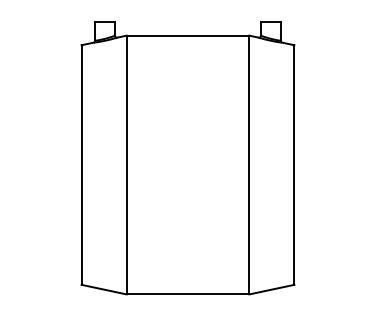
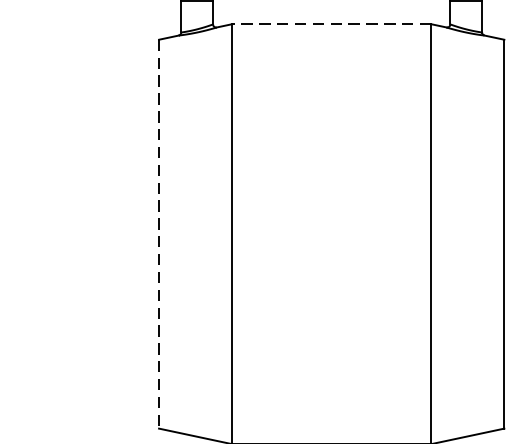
line: (187, 35) -> (330, 23), solid -> dashed
line: (81, 165) -> (158, 234), solid -> dashed

